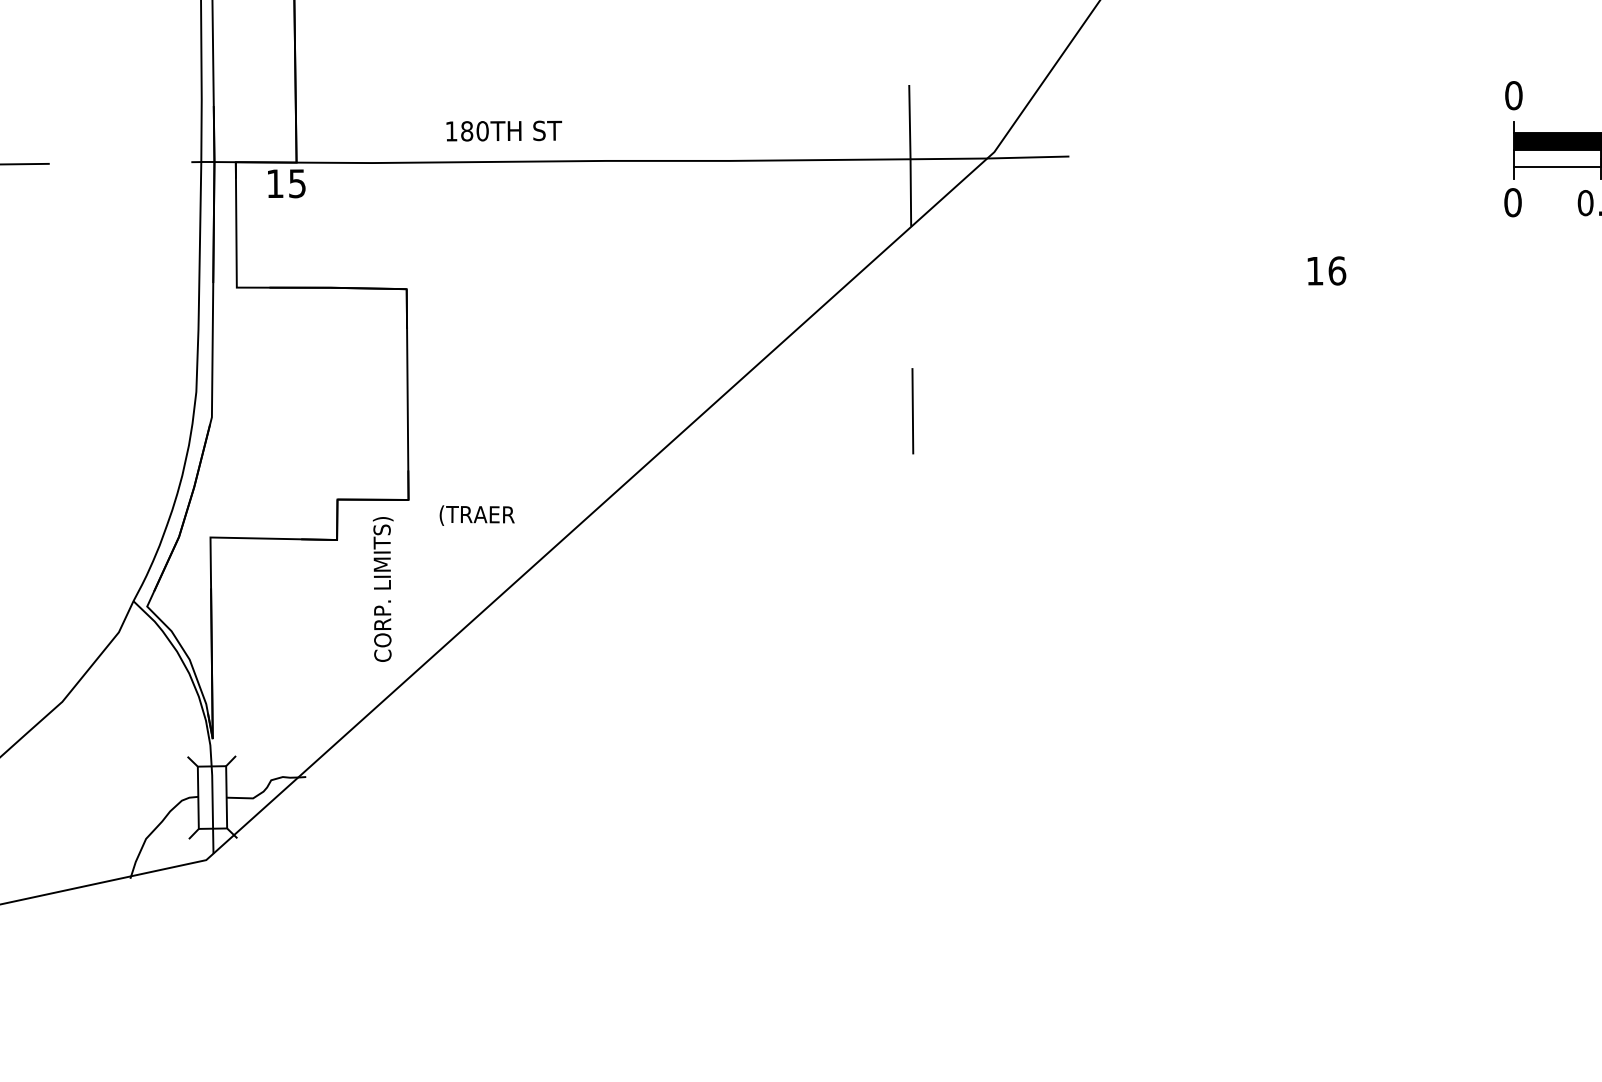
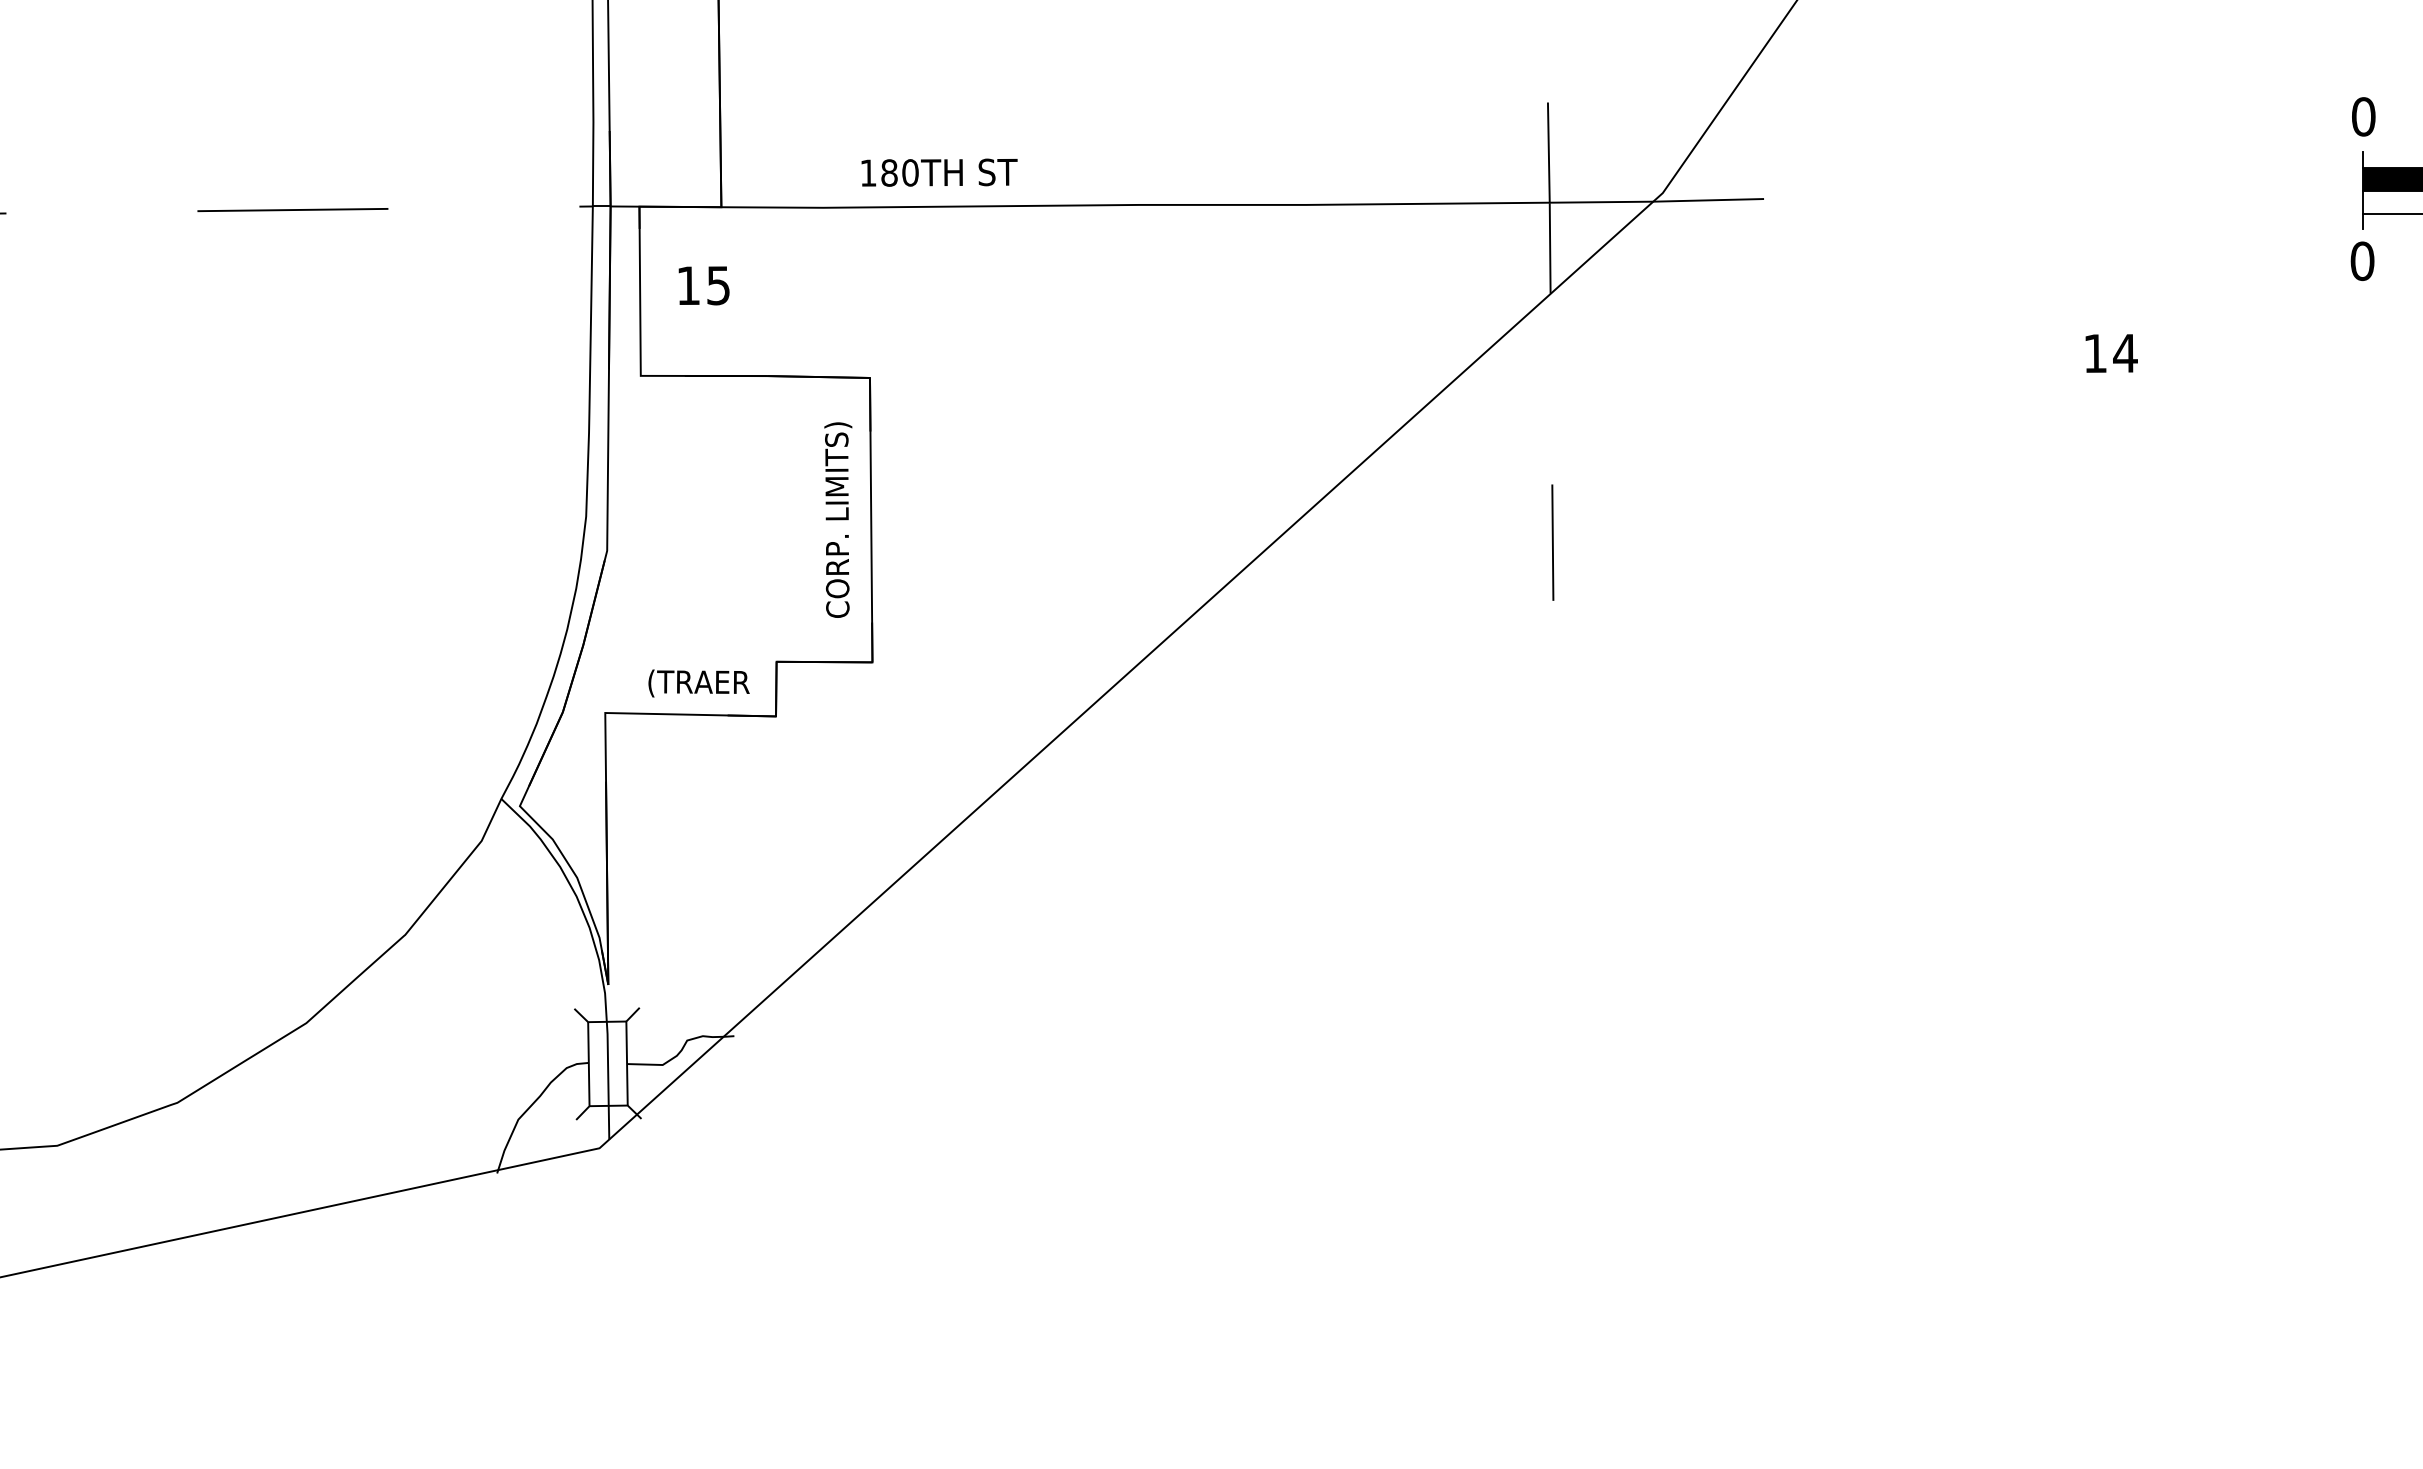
text: (504, 130) -> (939, 172), moved
text: (286, 183) -> (703, 285), moved
text: (1337, 271) -> (2125, 353), 16 -> 14
text: (476, 515) -> (698, 683), moved
text: (383, 589) -> (838, 519), moved

